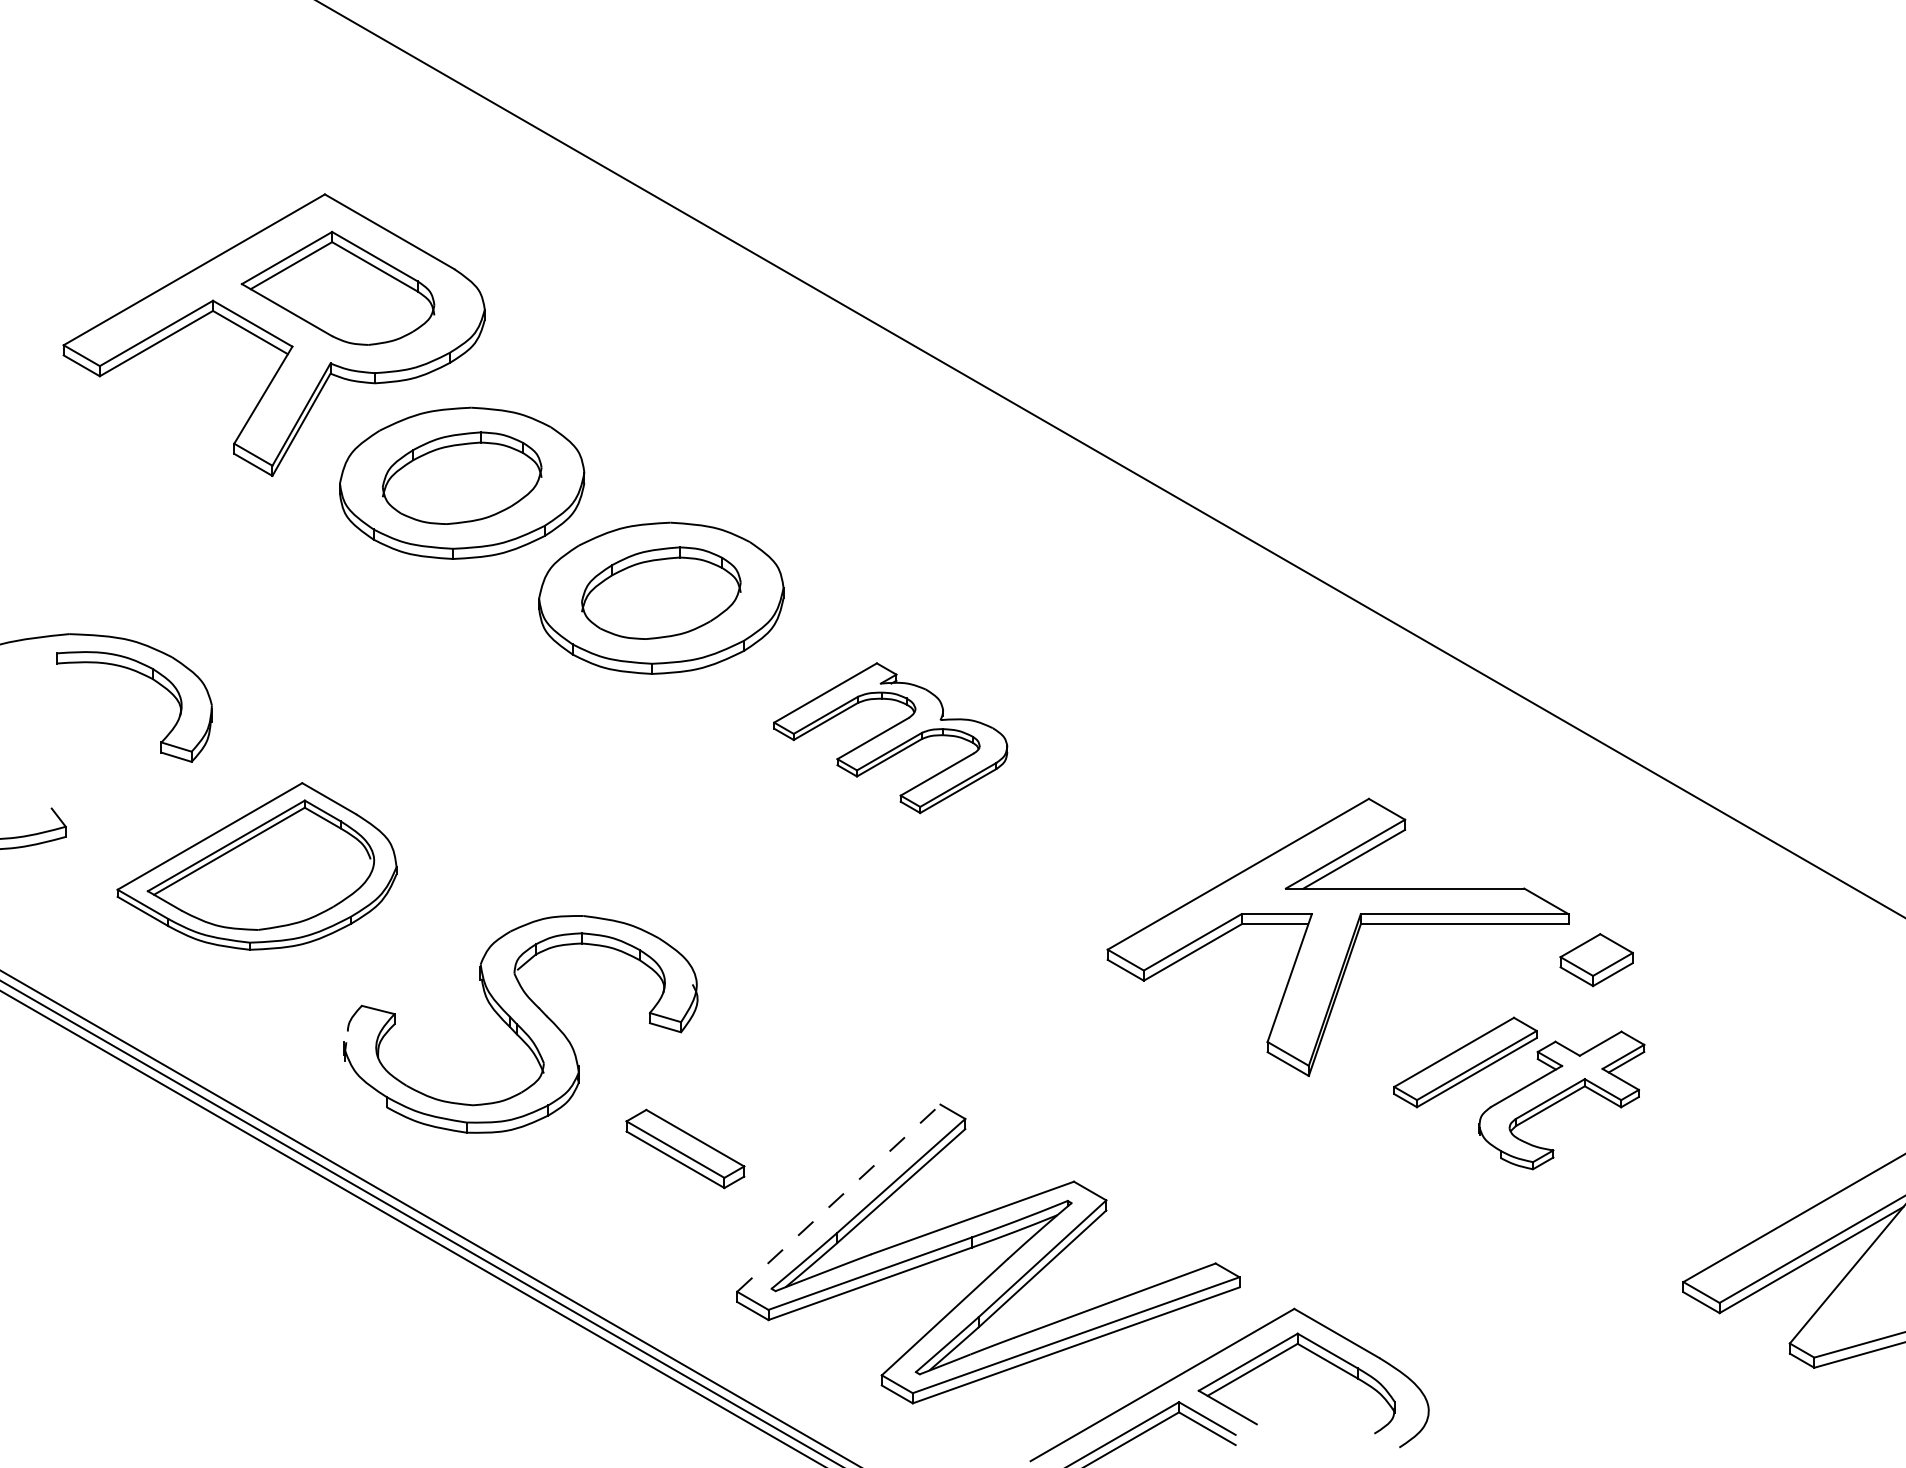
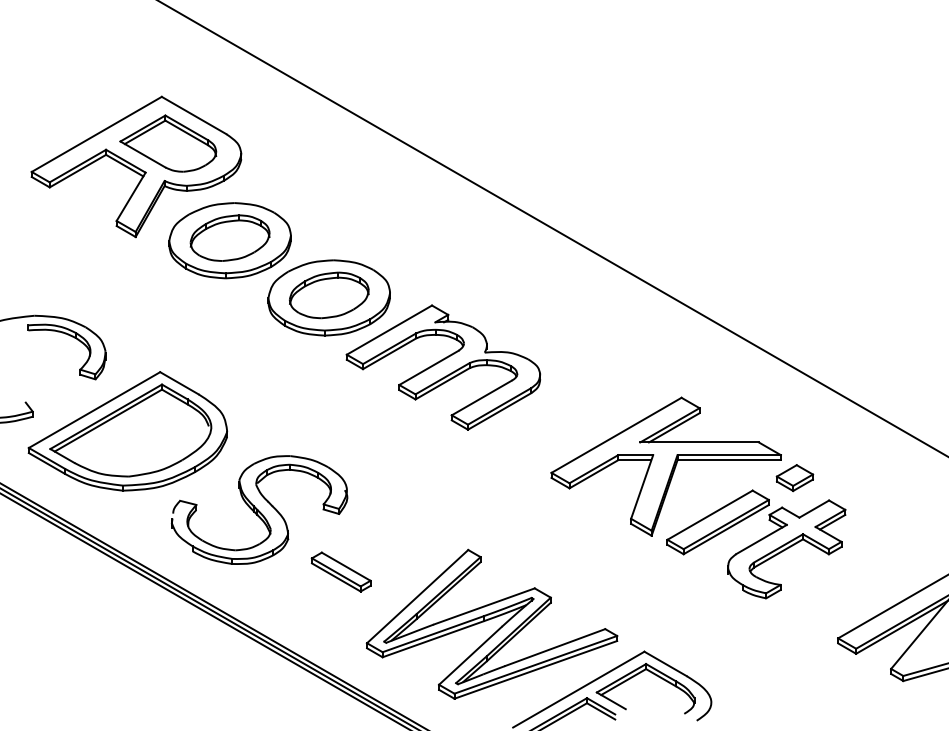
part: (890, 738) -> (443, 367), size x1.67
part: (256, 866) -> (127, 431), size x1.43
part: (1519, 1093) -> (756, 544), size x1.43
line: (838, 1197) -> (417, 596), dashed -> solid

